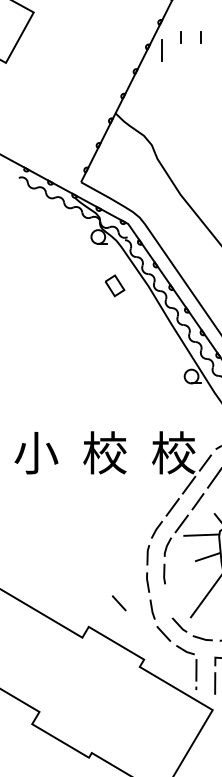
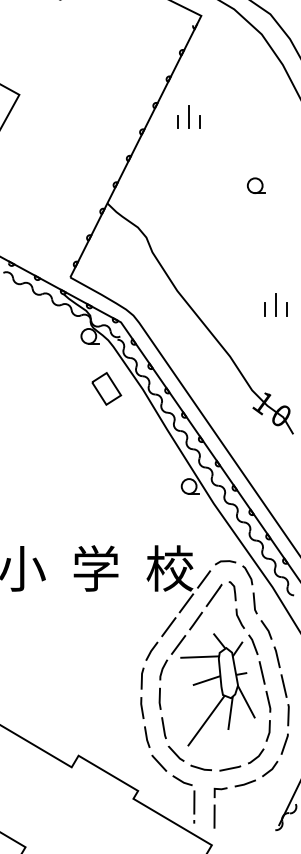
line: (162, 50) -> (188, 116), moved
part: (114, 285) -> (106, 388), size x1.43
text: (104, 452) -> (95, 568), 校 -> 学
line: (167, 601) -> (163, 728), added
line: (119, 602) -> (111, 729), removed

